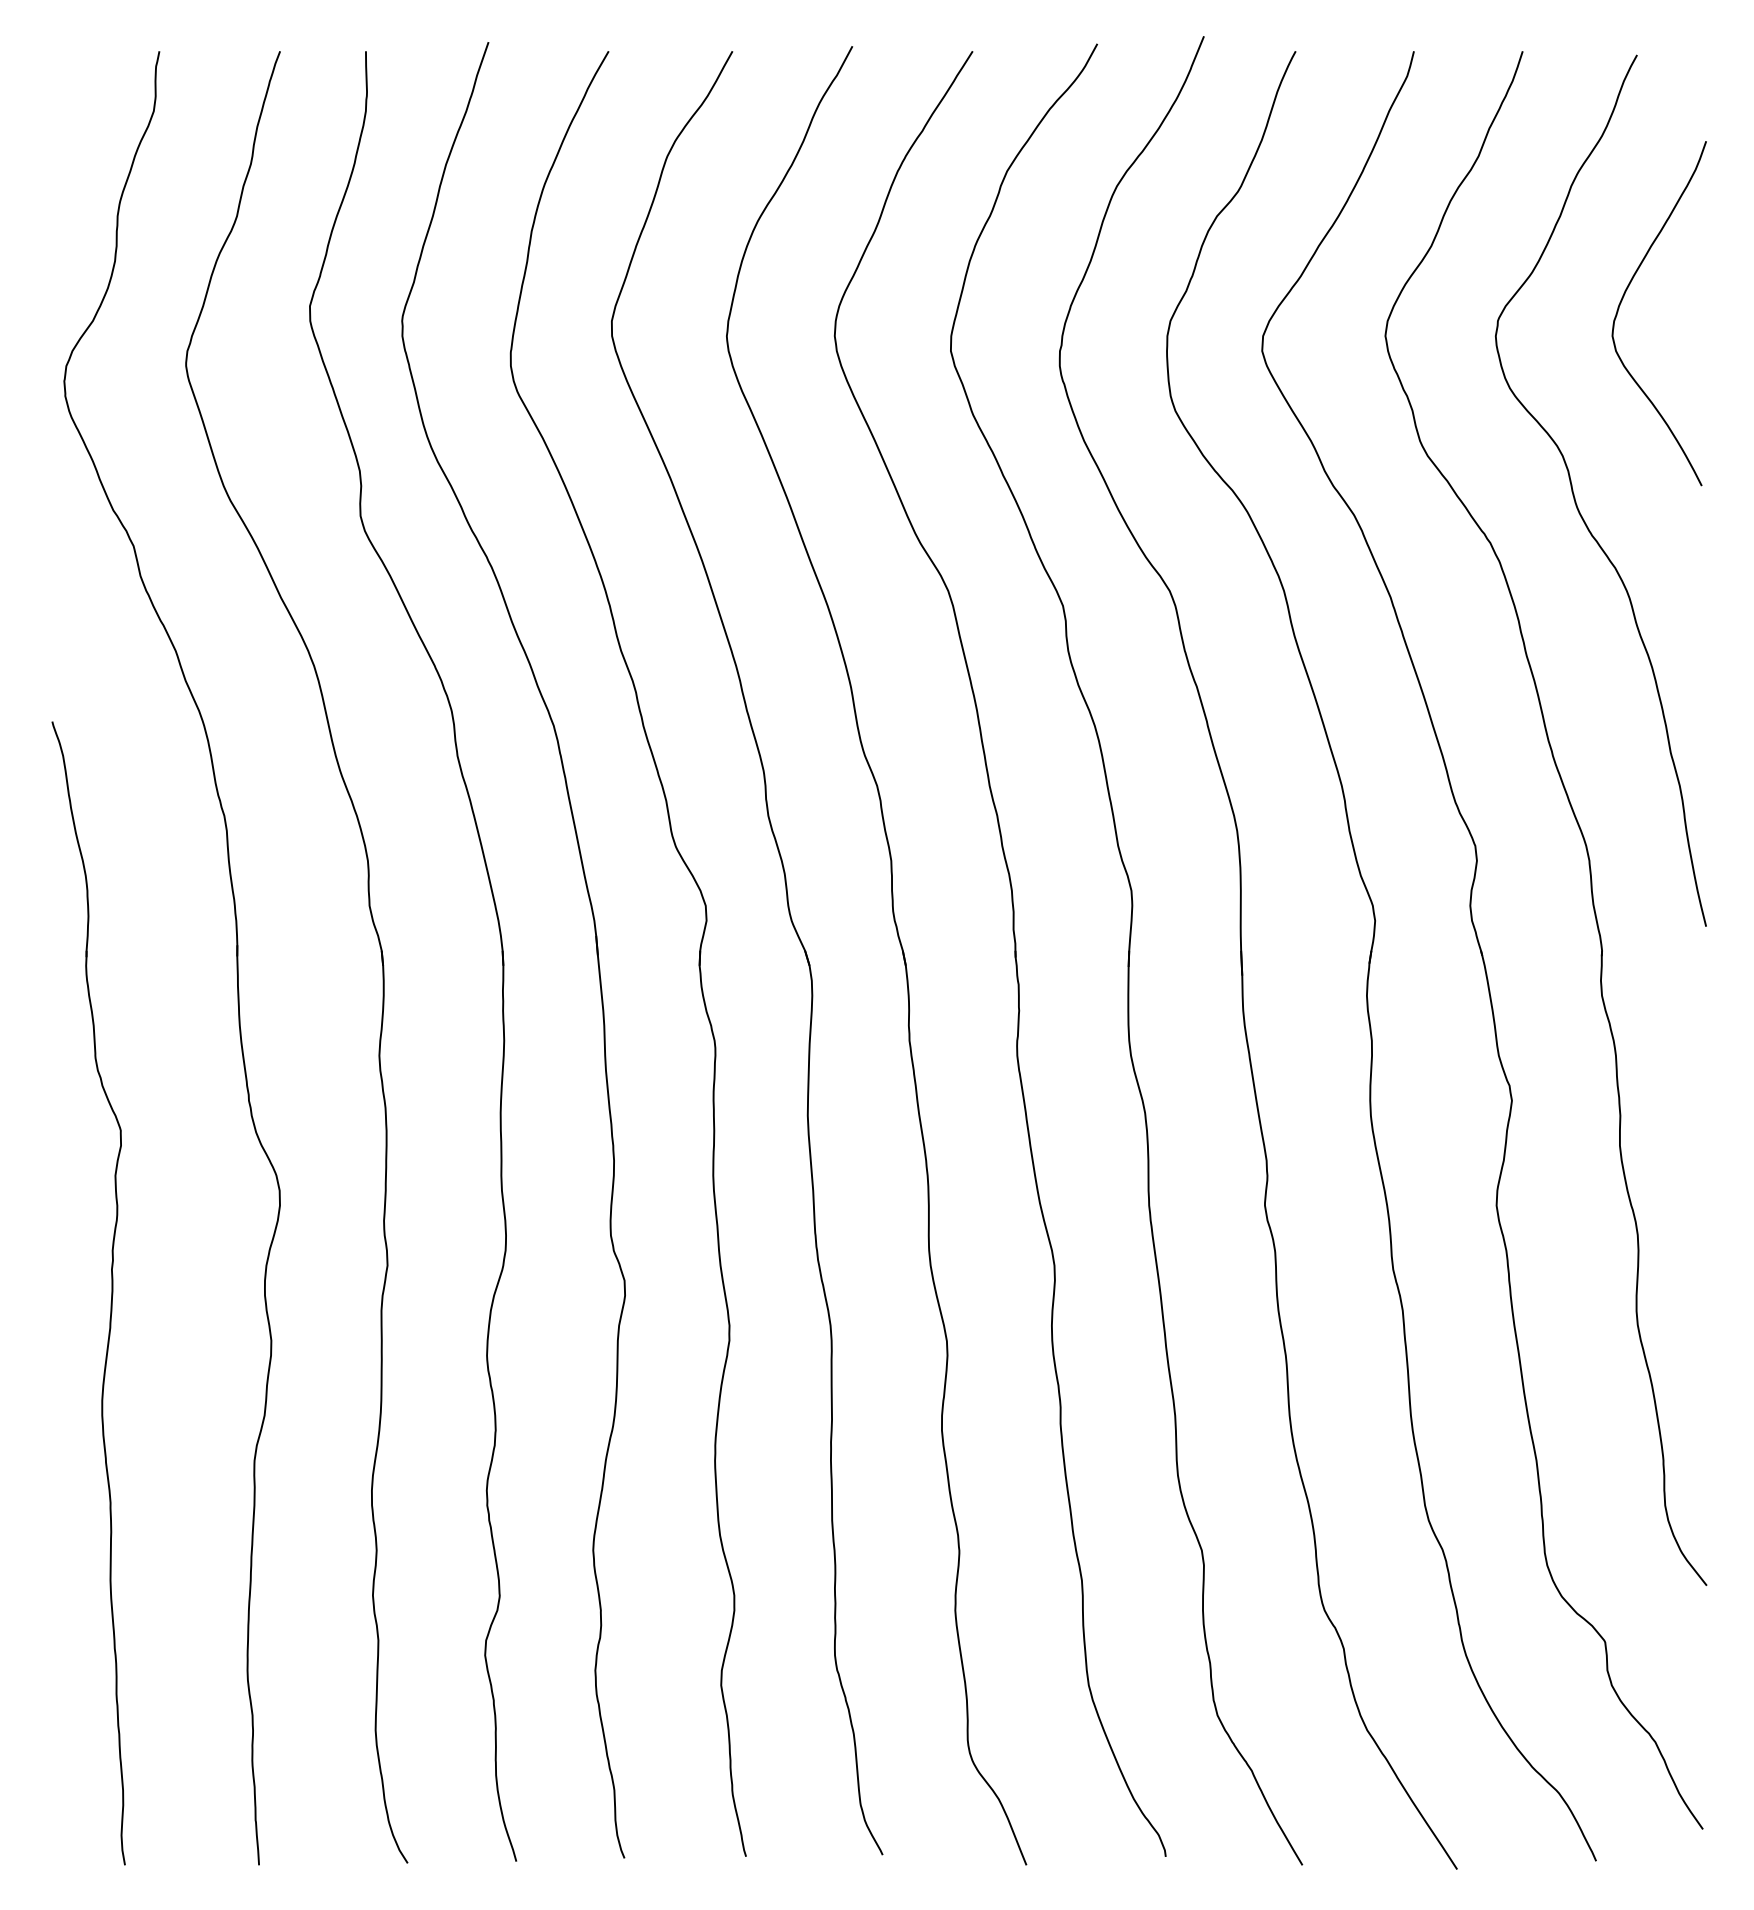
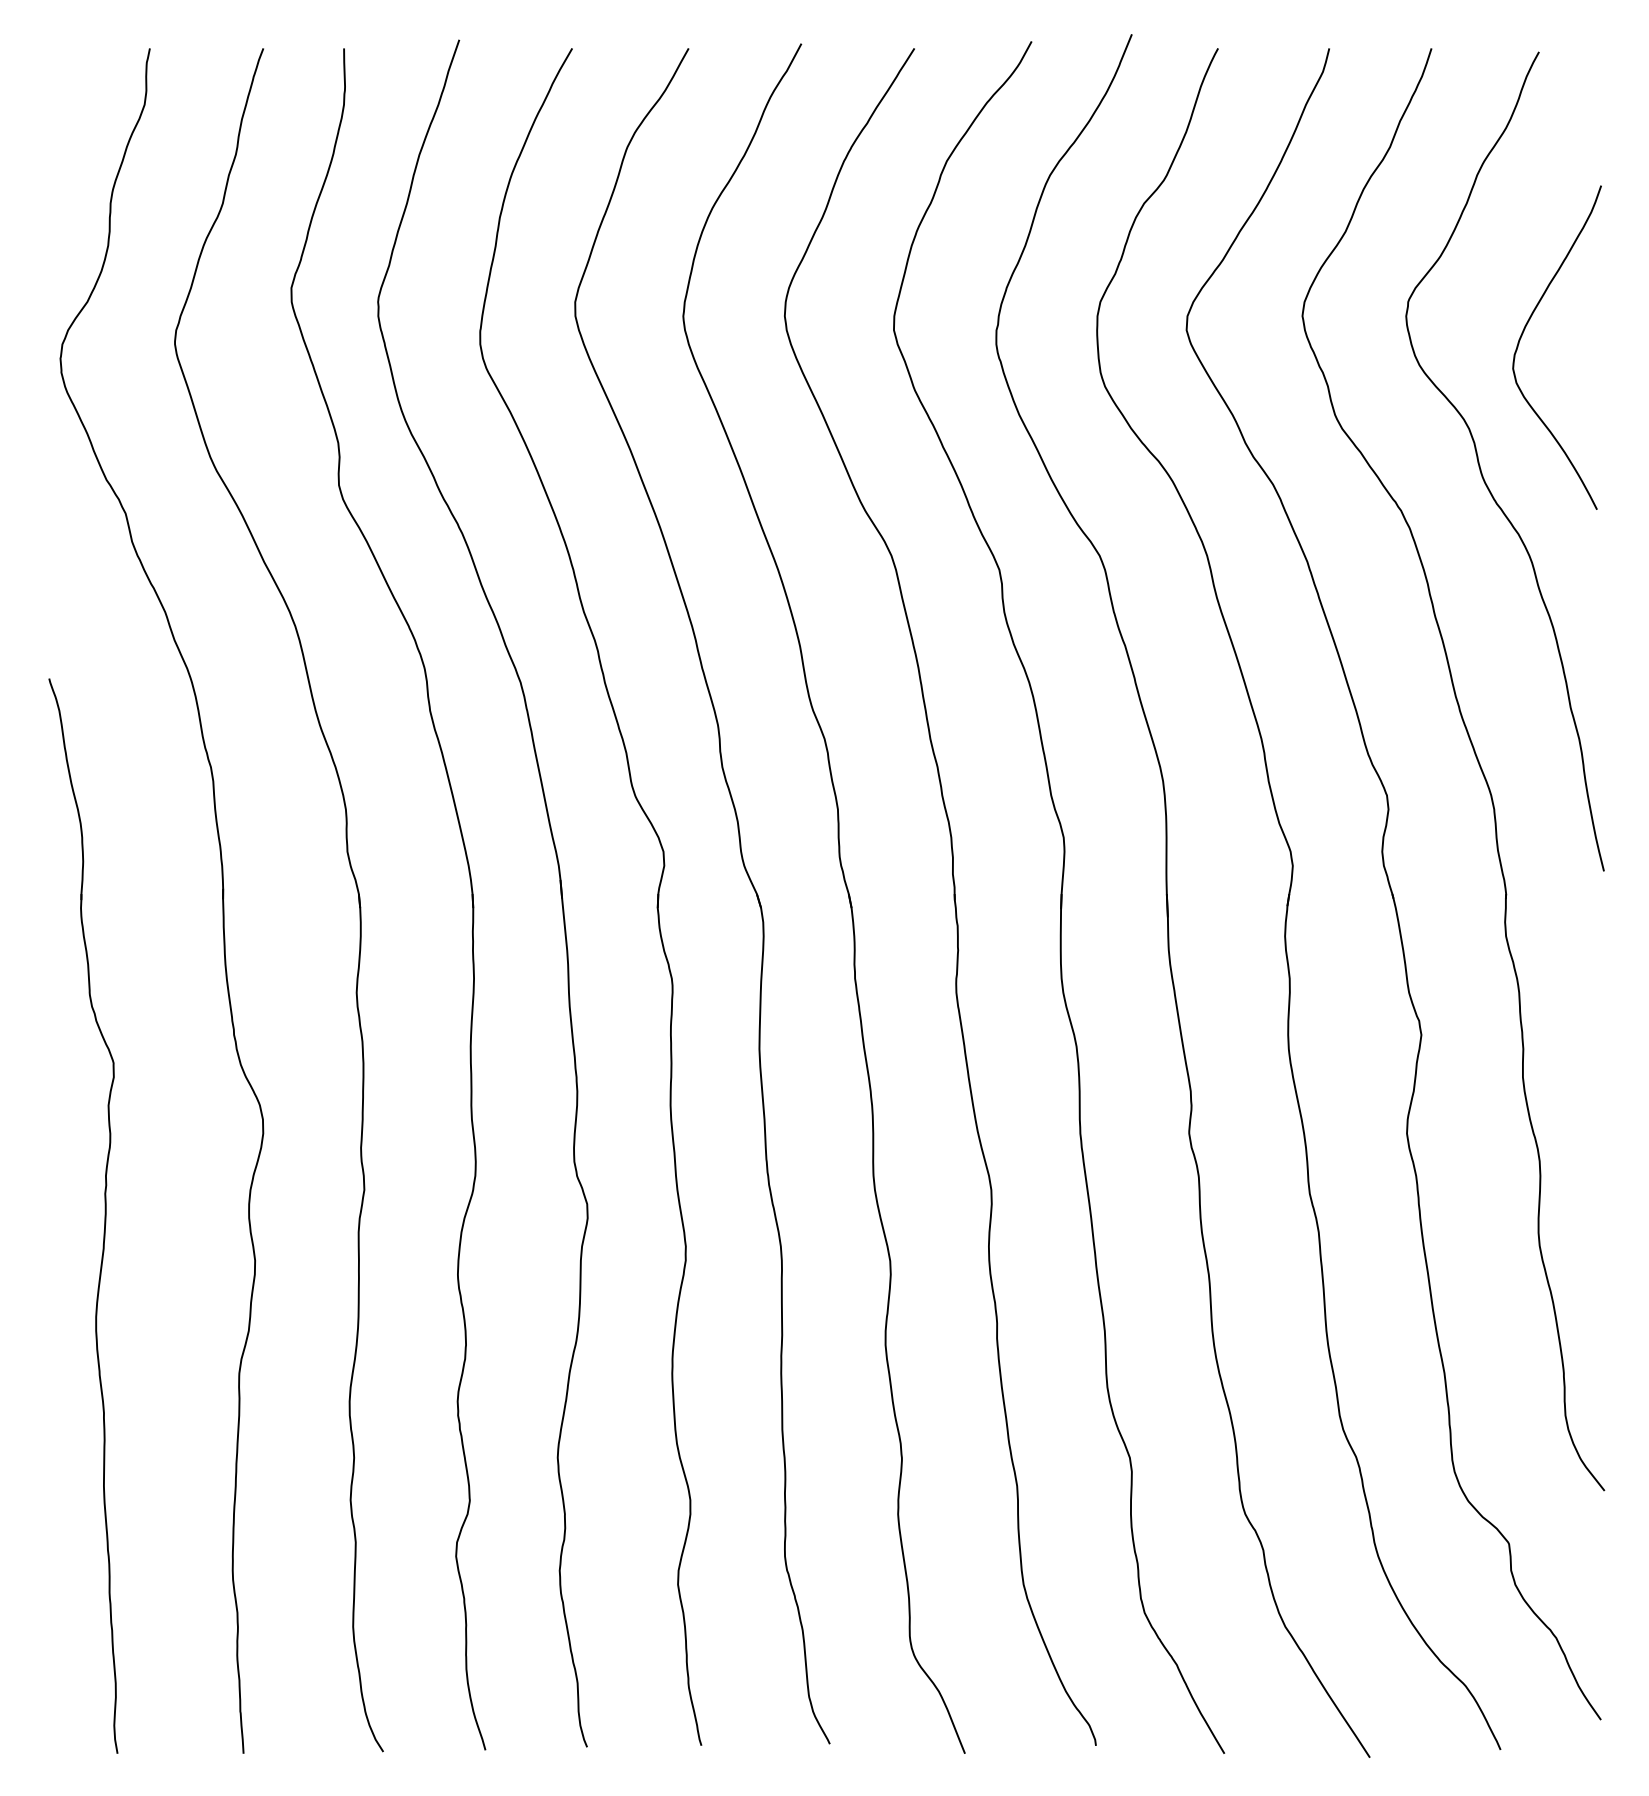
curve: (1622, 301) -> (1522, 336), moved

